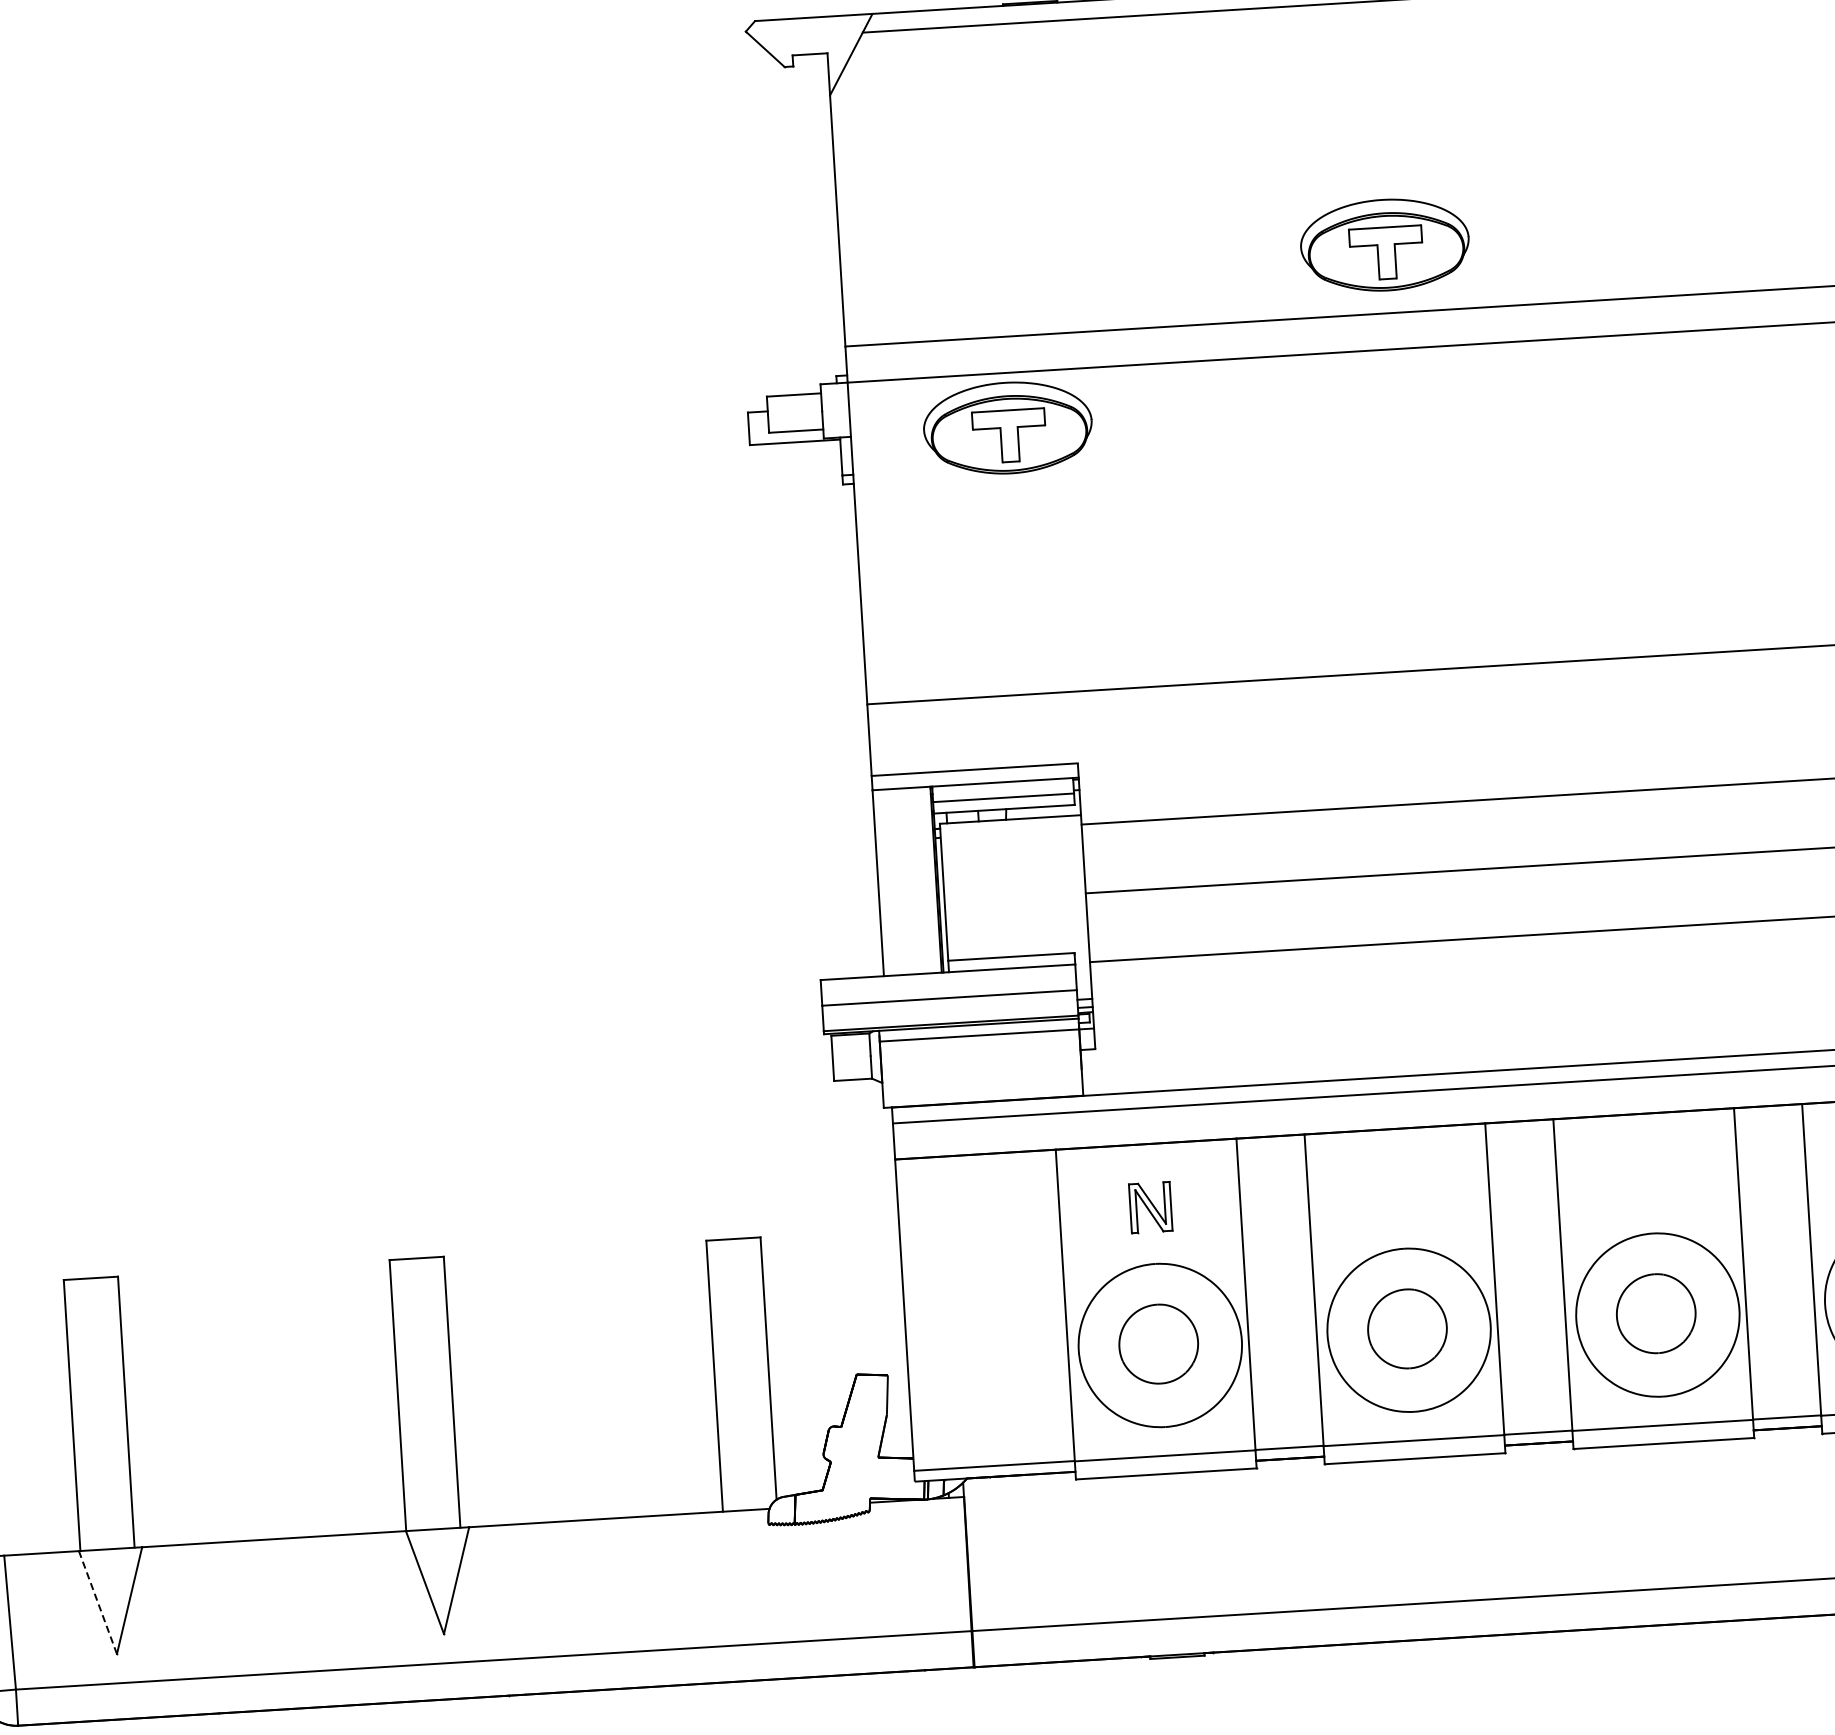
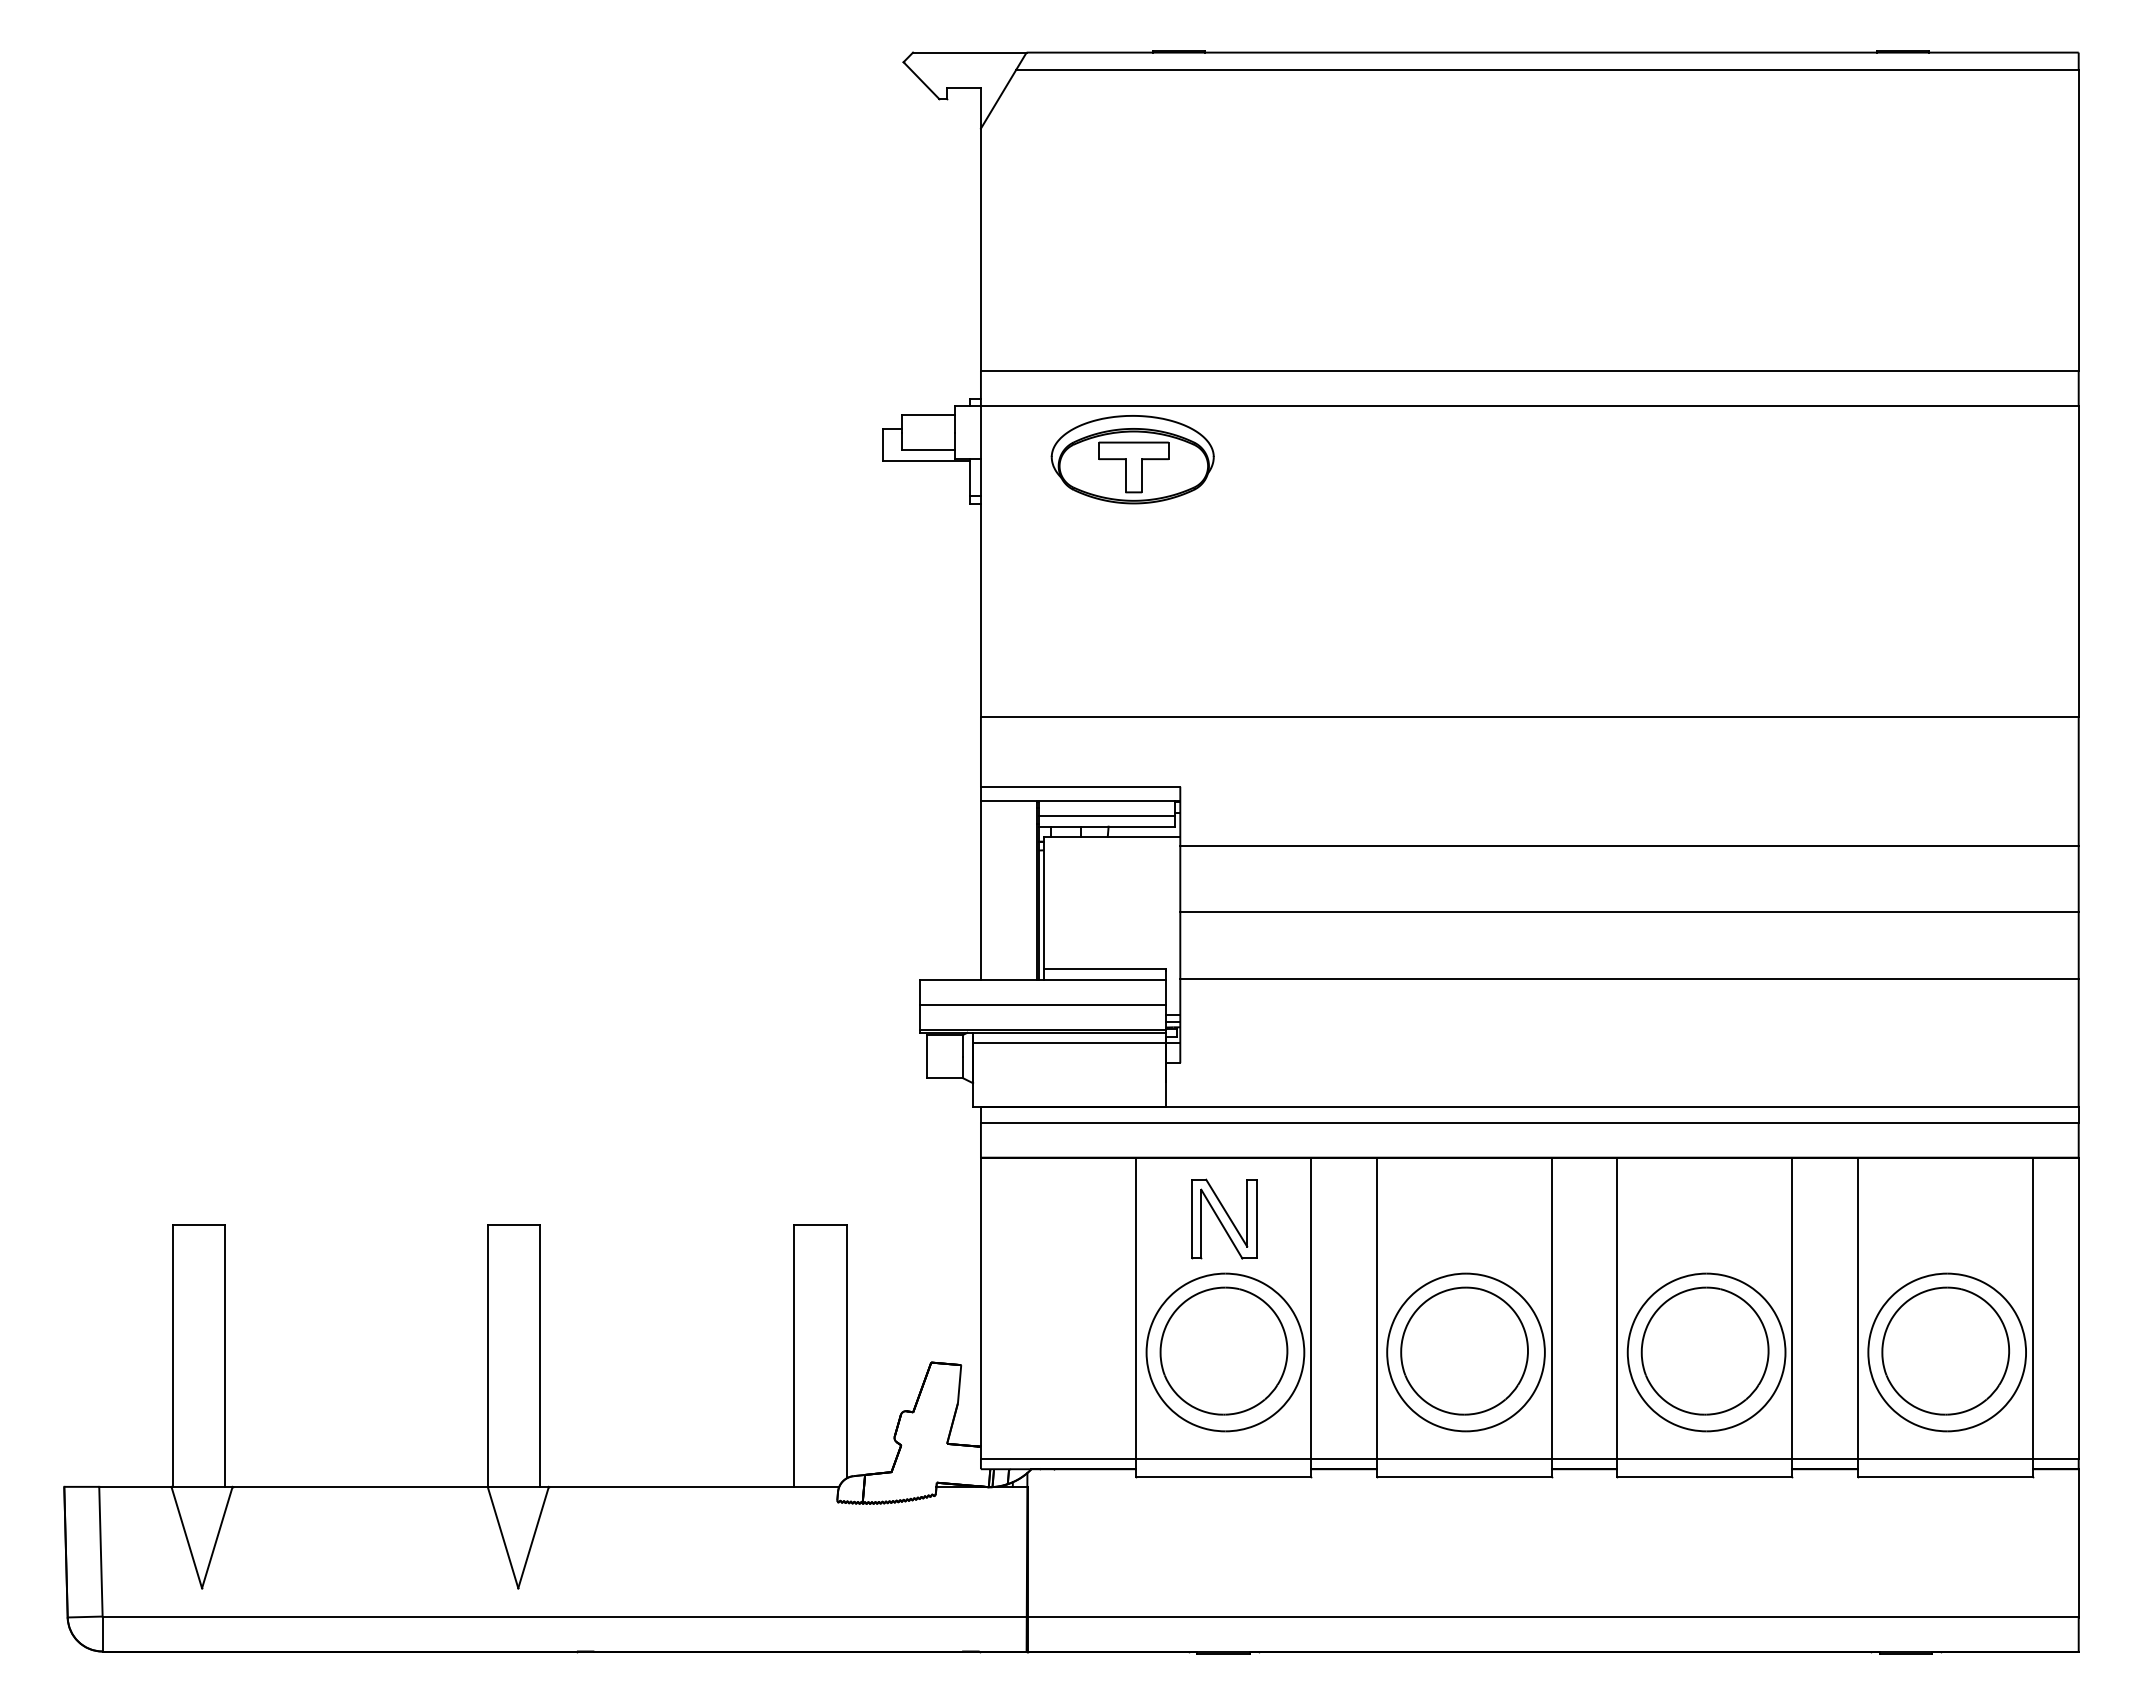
part: (1384, 245) -> (1506, 305), removed
part: (1150, 1207) -> (1224, 1218), size x1.67
part: (1655, 1313) -> (1704, 1350), size x1.67
part: (1407, 1328) -> (1464, 1350), size x1.67
part: (1158, 1343) -> (1223, 1350), size x1.67
line: (97, 1602) -> (186, 1537), dashed -> solid

